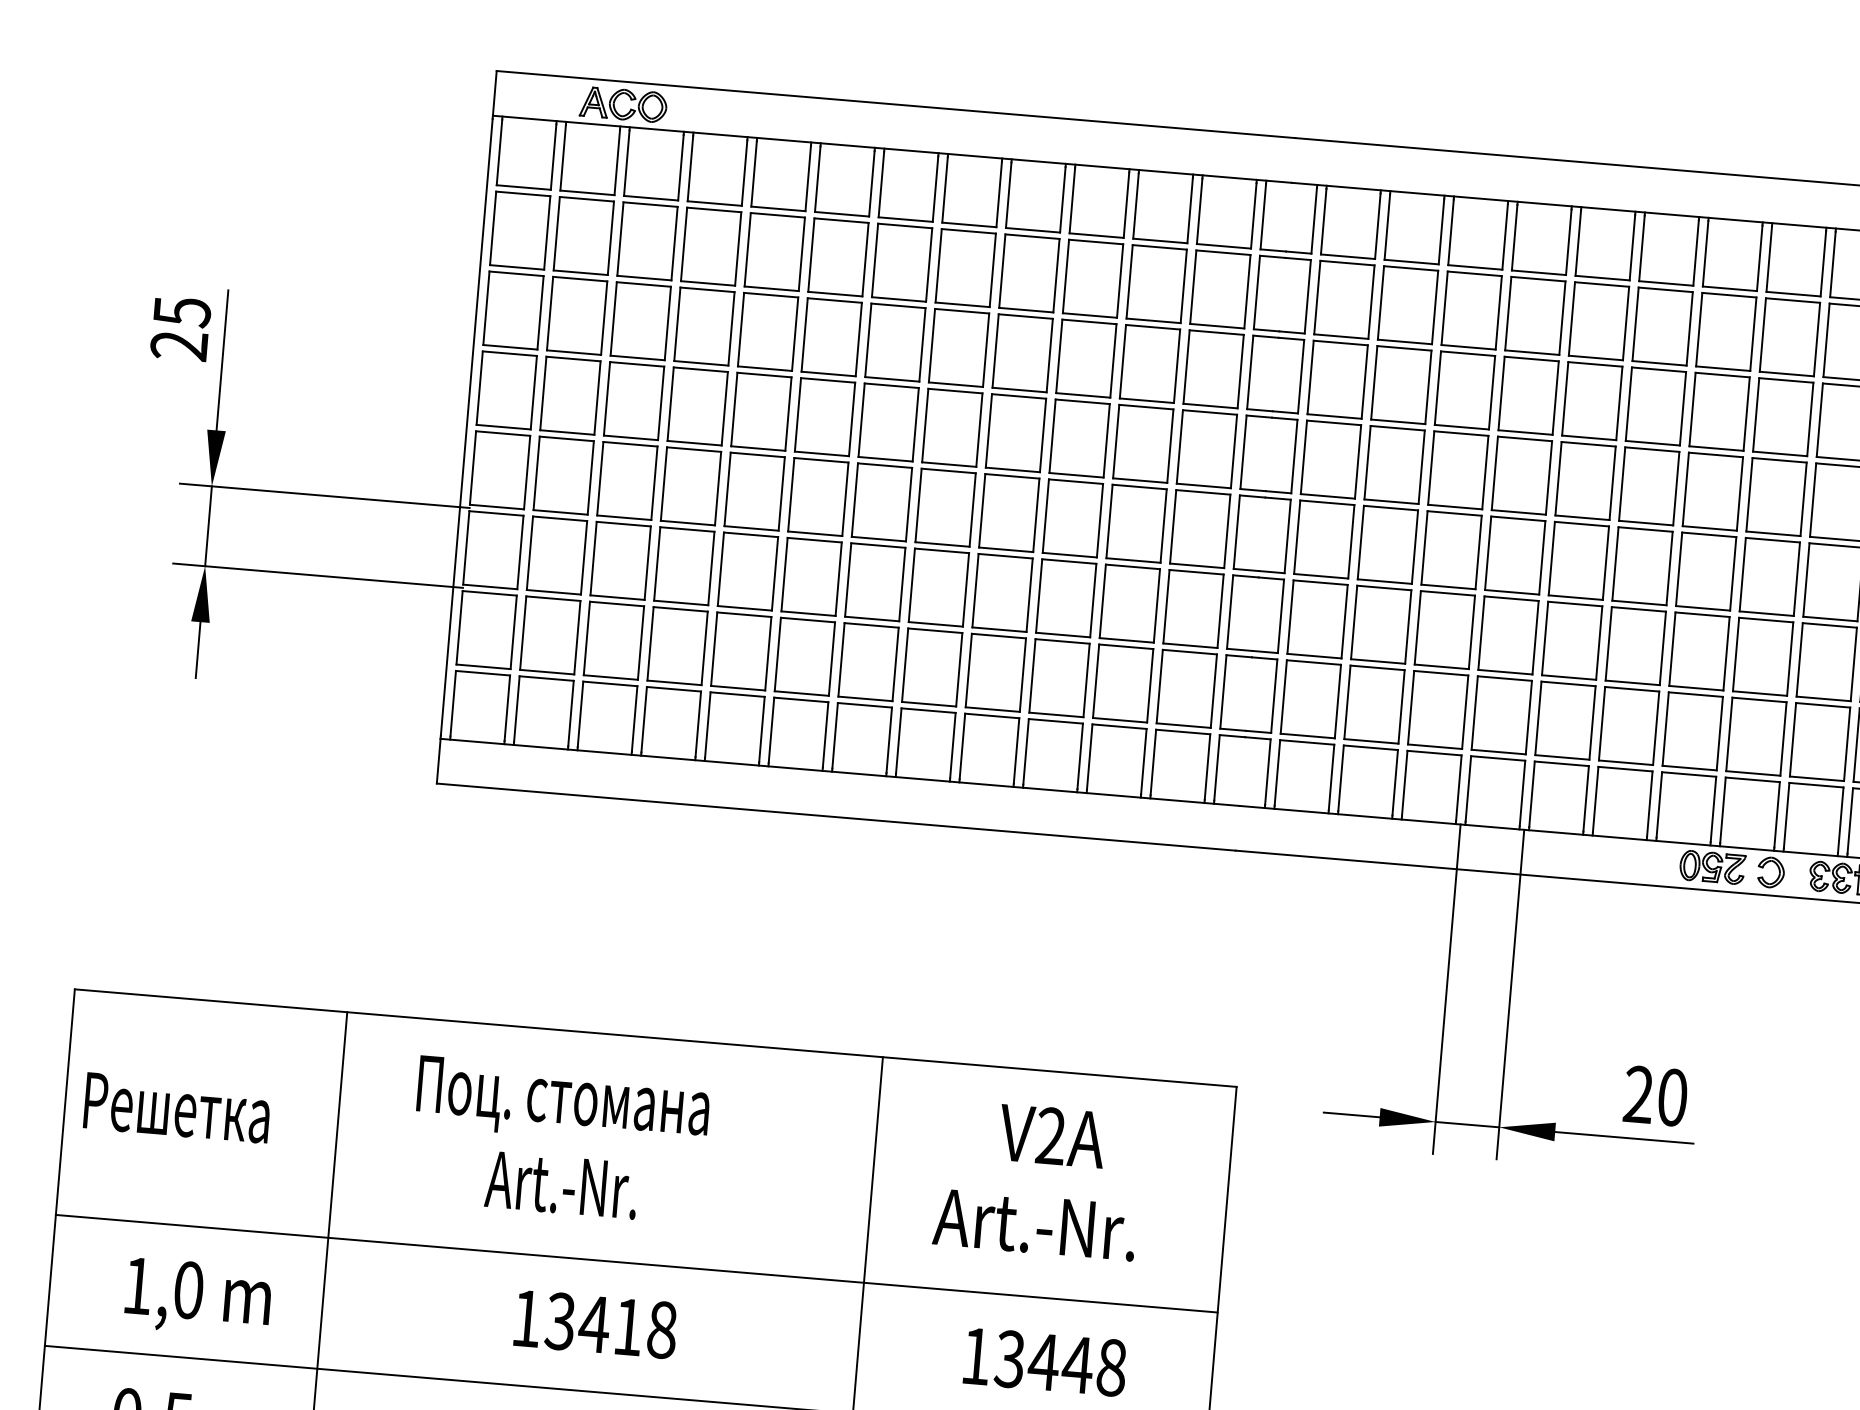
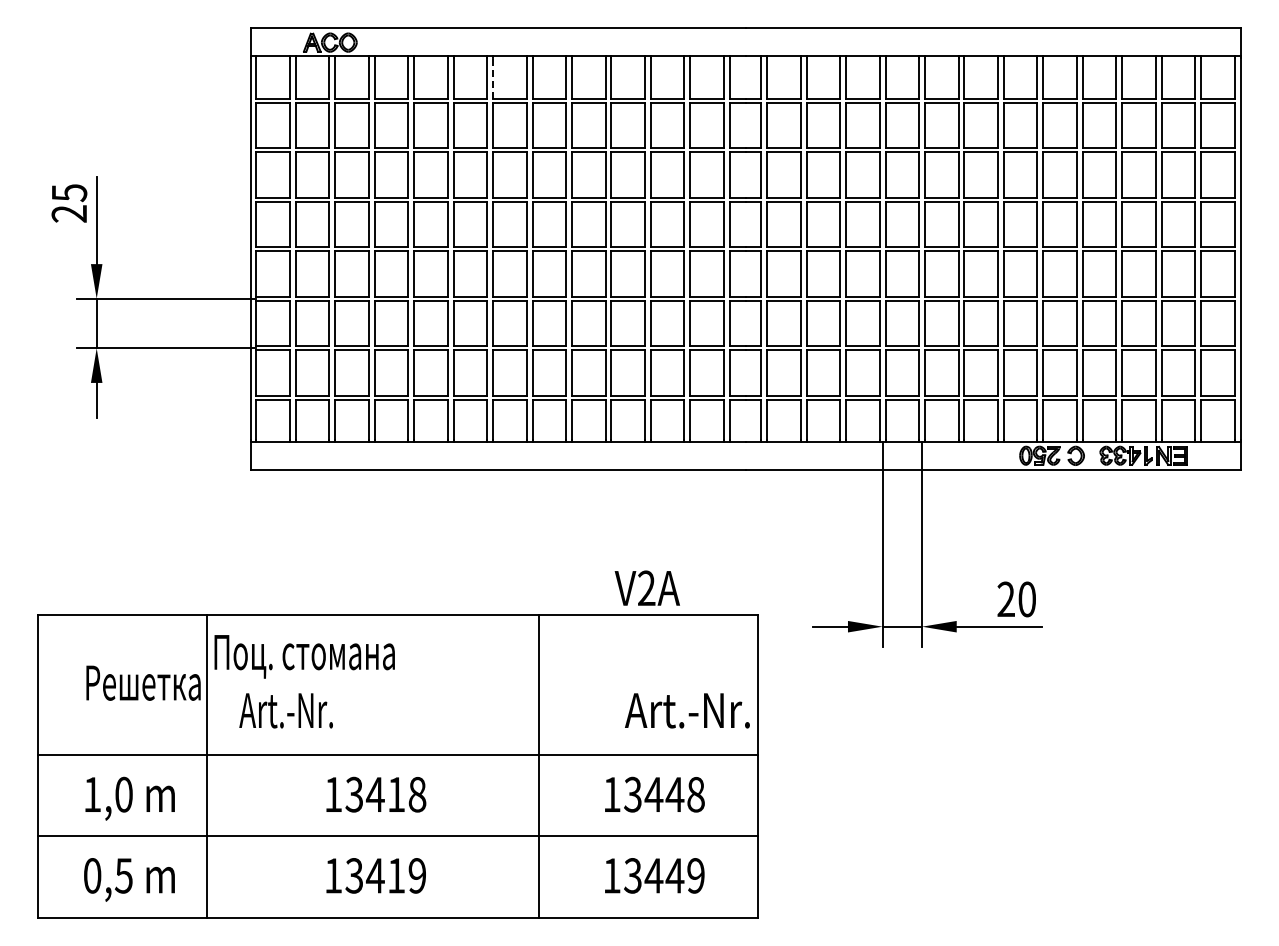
line: (882, 183) -> (493, 77), solid -> dashed
text: (562, 1101) -> (304, 656), moved
text: (177, 1106) -> (143, 682), moved
text: (1050, 1134) -> (646, 587), moved
text: (560, 1184) -> (285, 710), moved
text: (1035, 1224) -> (687, 710), moved

